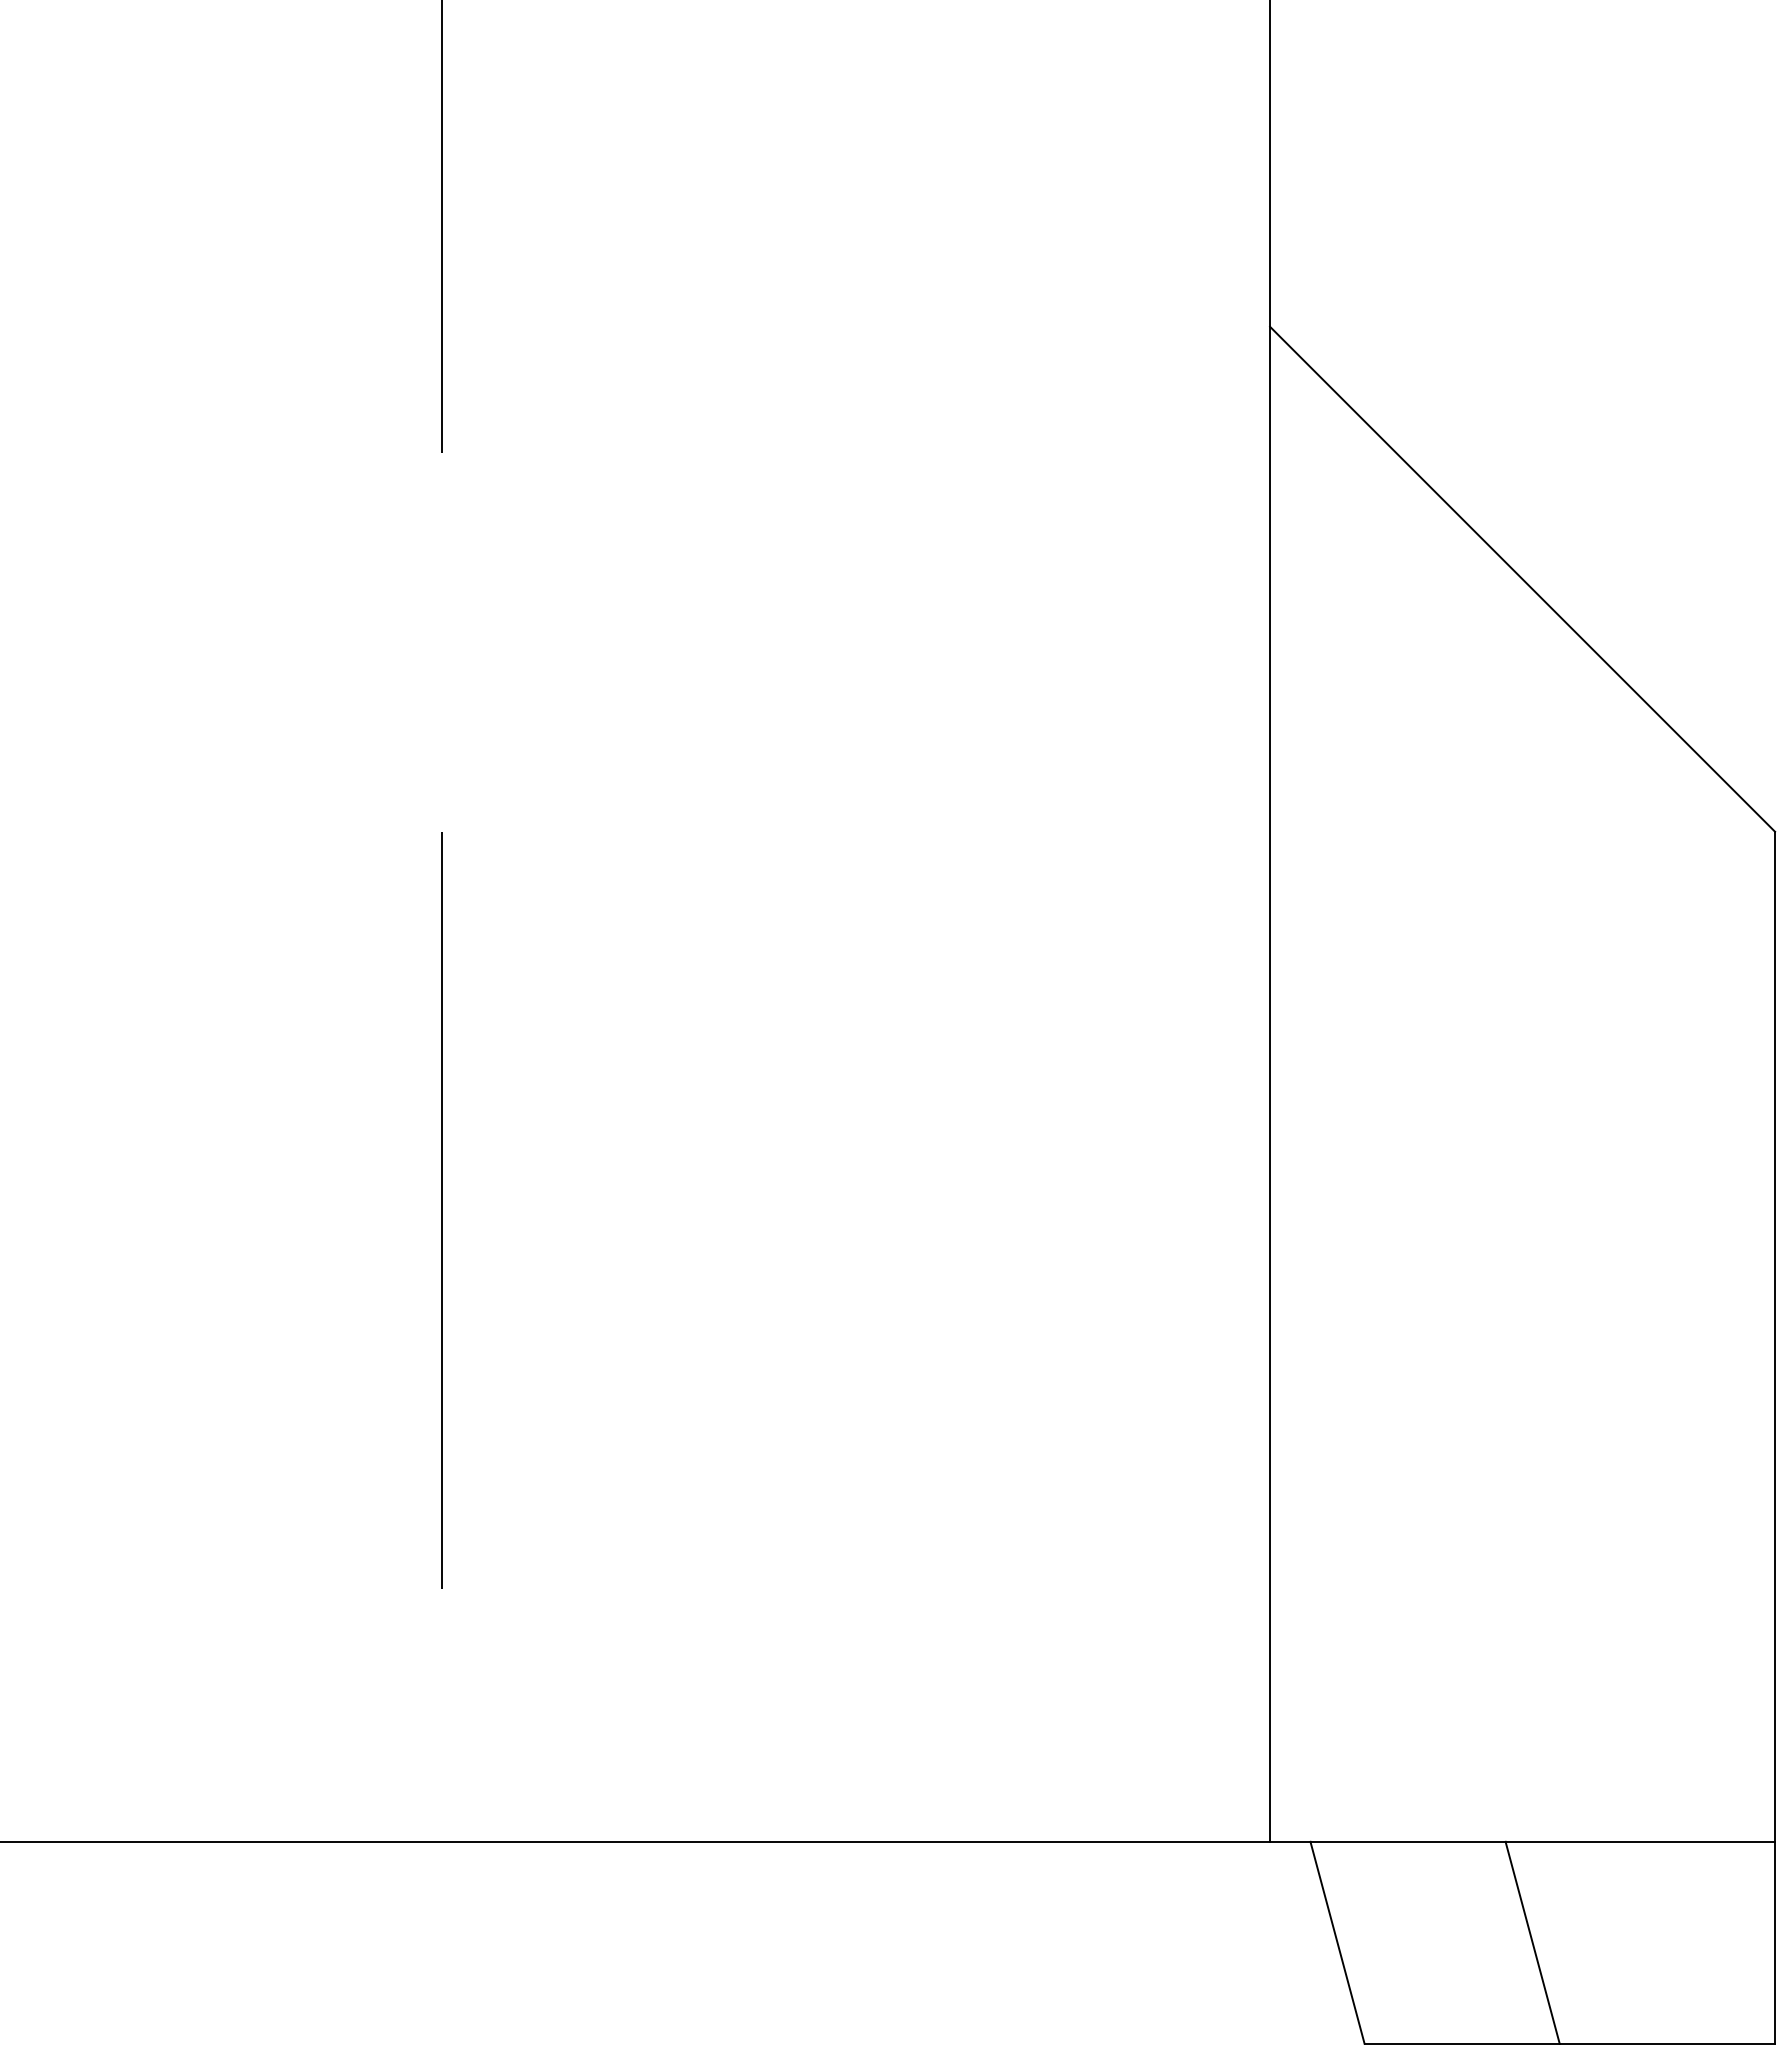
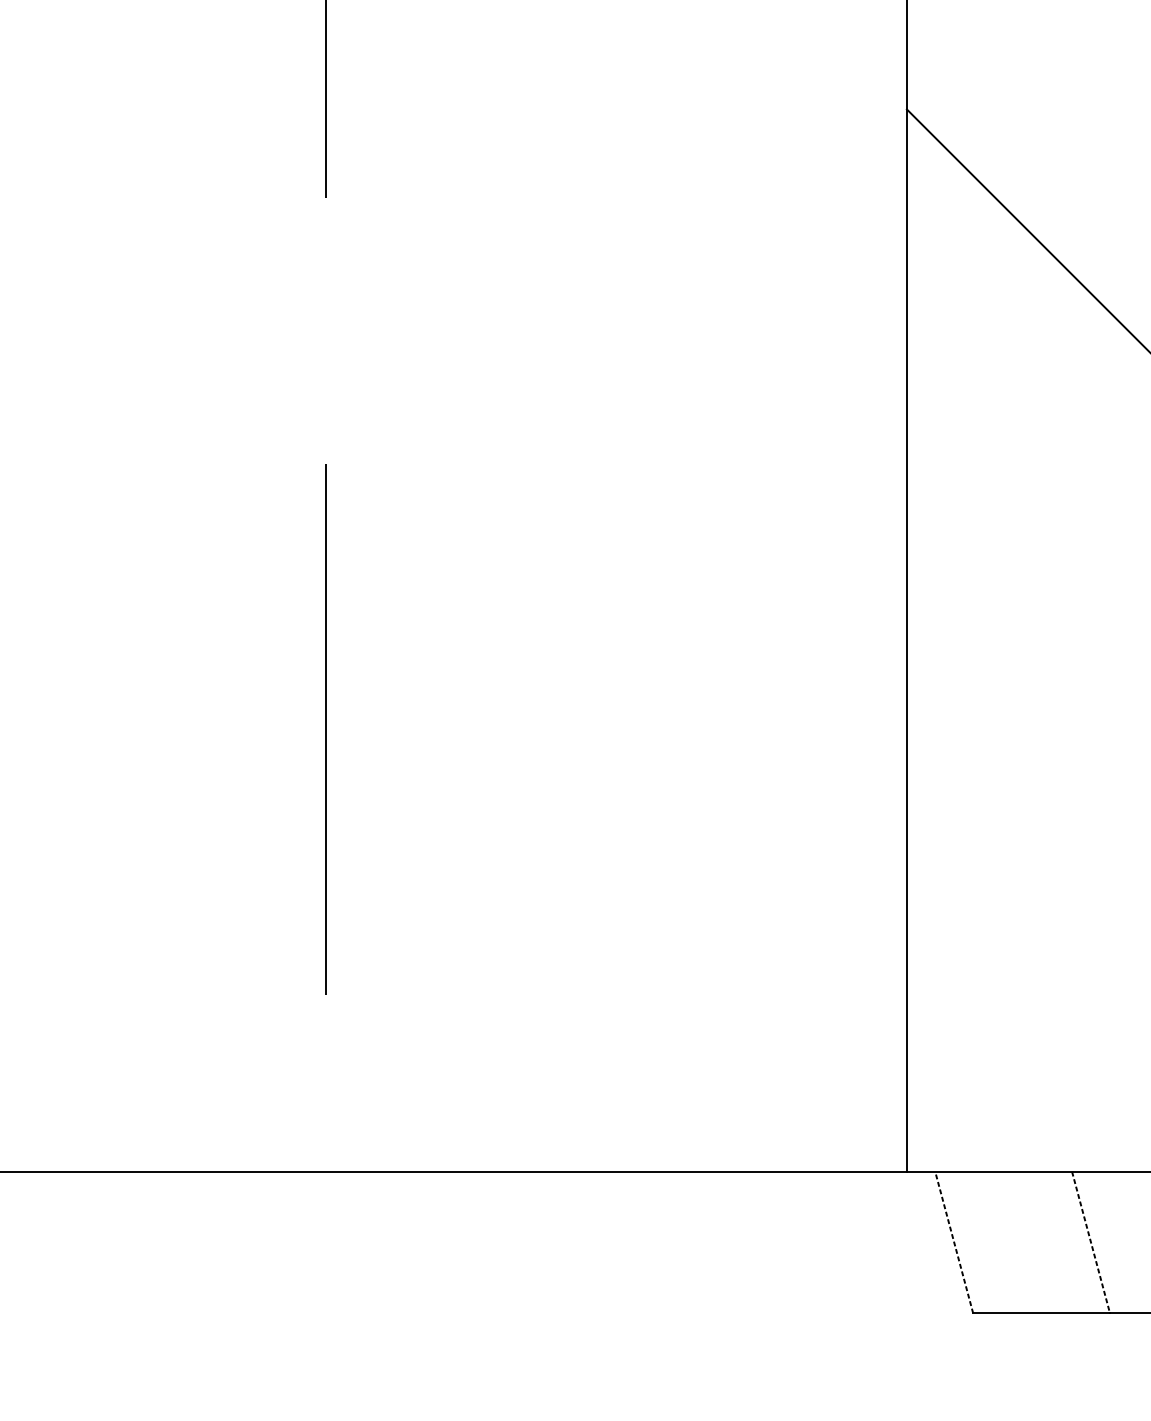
line: (1337, 1942) -> (954, 1242), solid -> dashed
line: (1532, 1942) -> (1090, 1242), solid -> dashed

